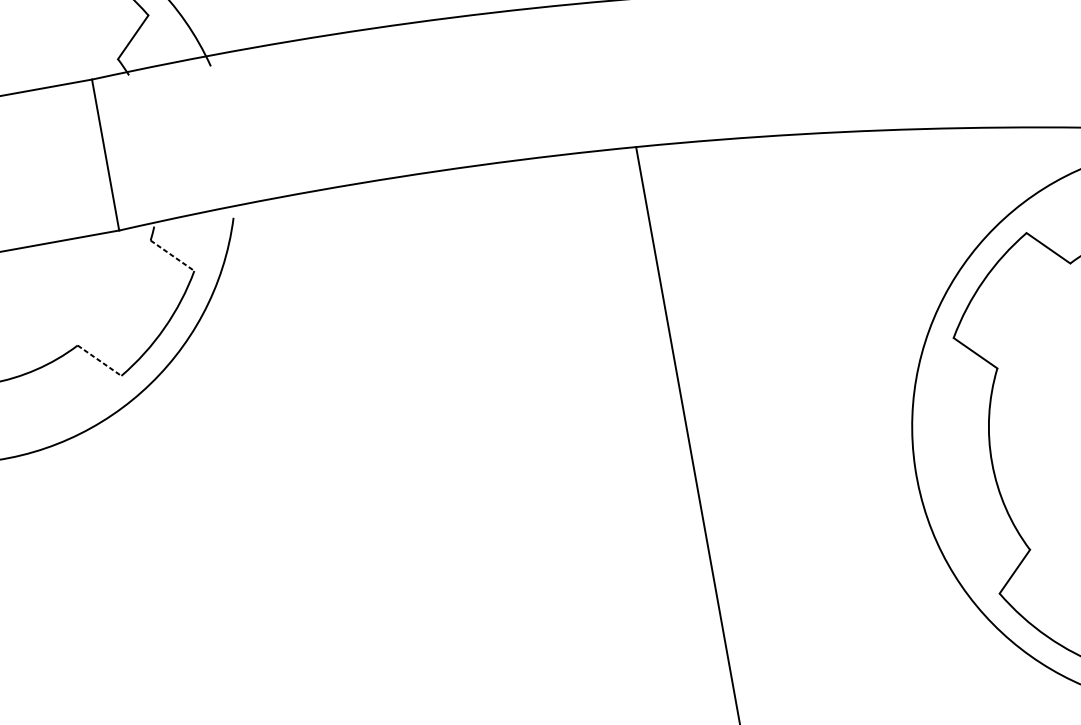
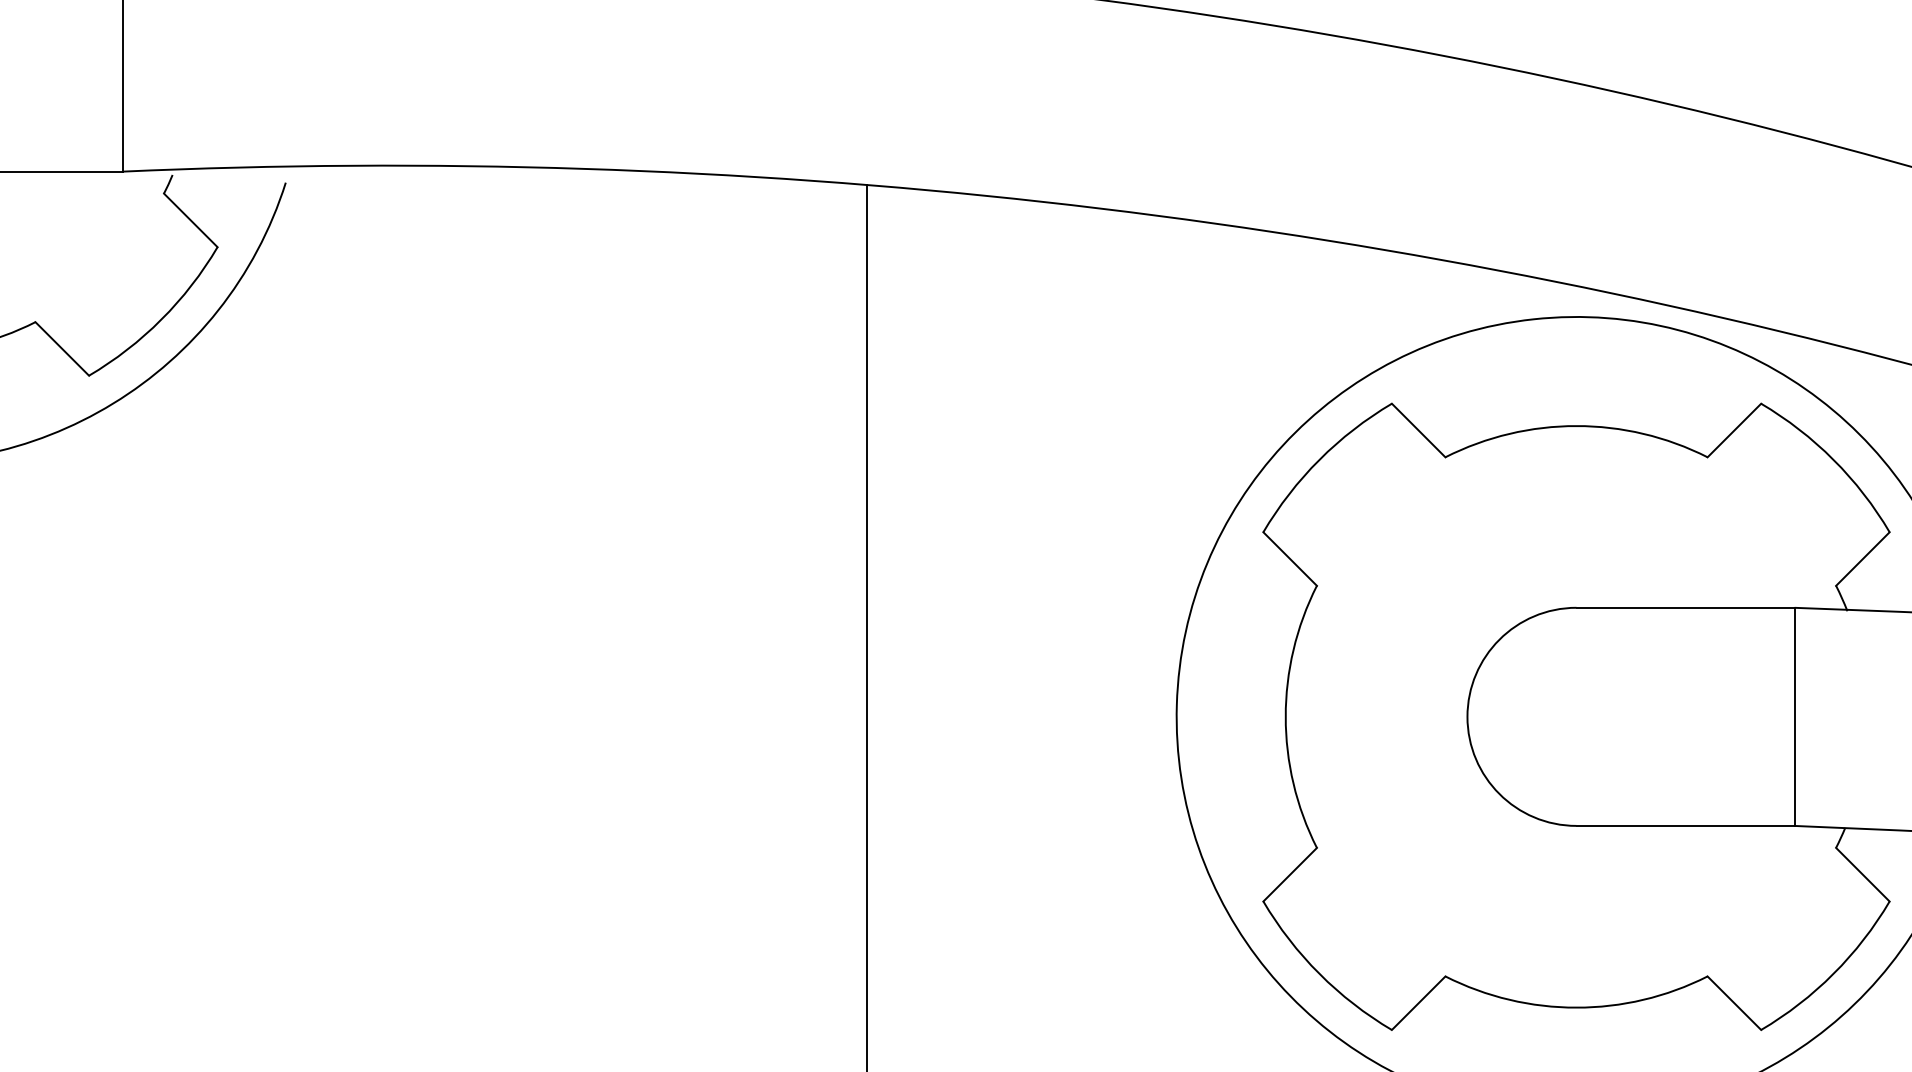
line: (172, 255) -> (190, 220), dashed -> solid
line: (99, 360) -> (62, 348), dashed -> solid

